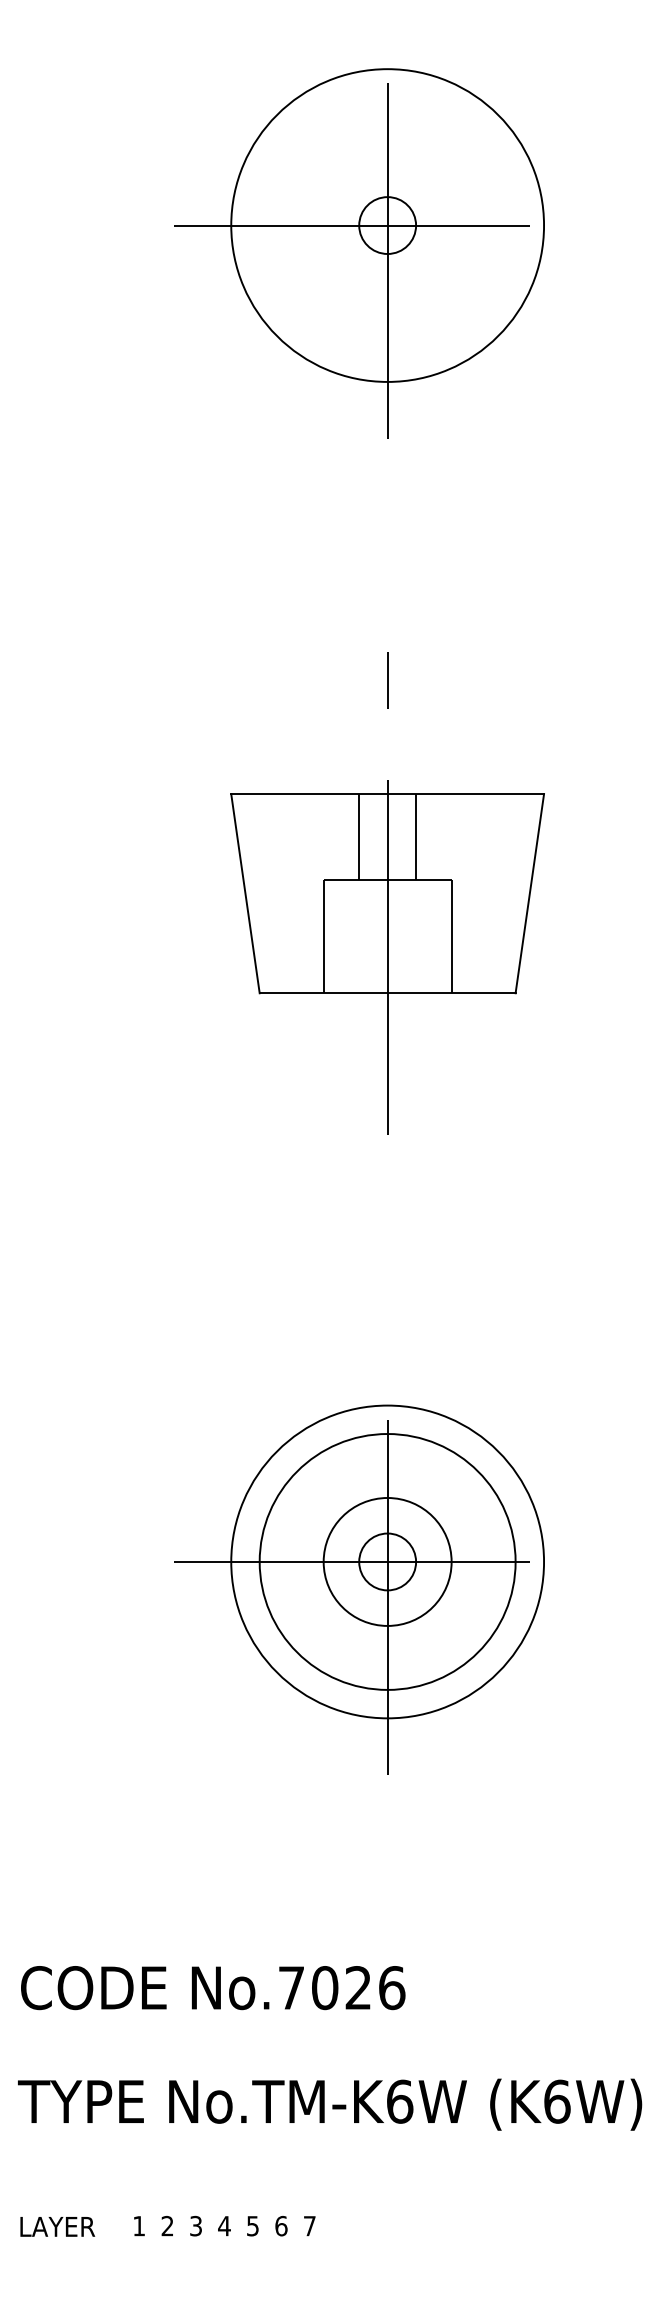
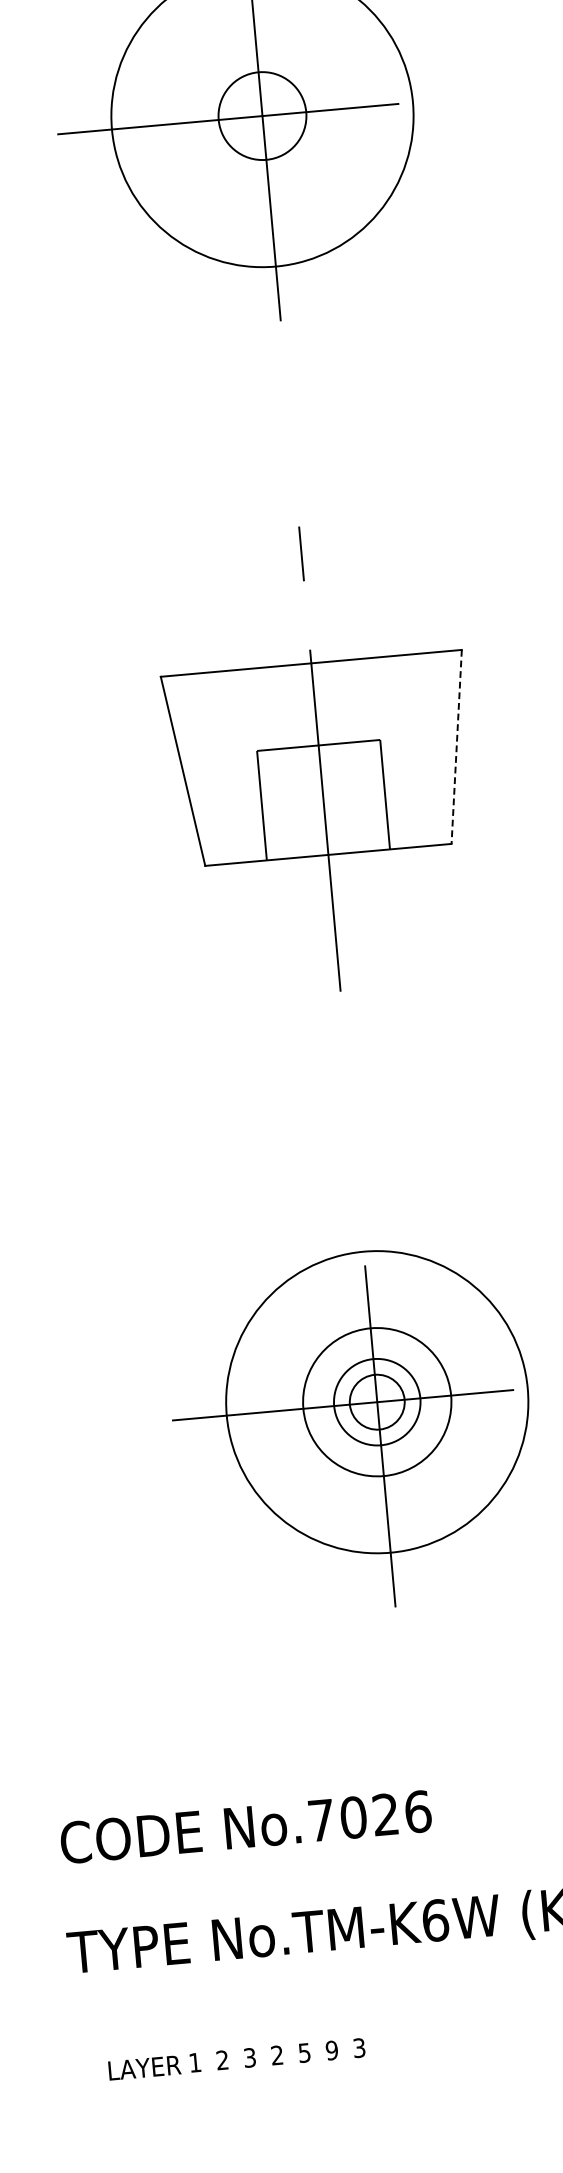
circle: (387, 225) -> (262, 116), size x1.6
line: (359, 836) -> (287, 706), removed
line: (416, 836) -> (342, 701), removed
line: (529, 893) -> (456, 746), solid -> dashed
circle: (387, 1561) -> (377, 1401), size x0.6
circle: (387, 1561) -> (377, 1401), size x0.7
text: (224, 2225) -> (277, 2054), 4 -> 2
text: (309, 2225) -> (359, 2047), 7 -> 3
text: (57, 2226) -> (144, 2067), moved
text: (281, 2226) -> (332, 2050), 6 -> 9

